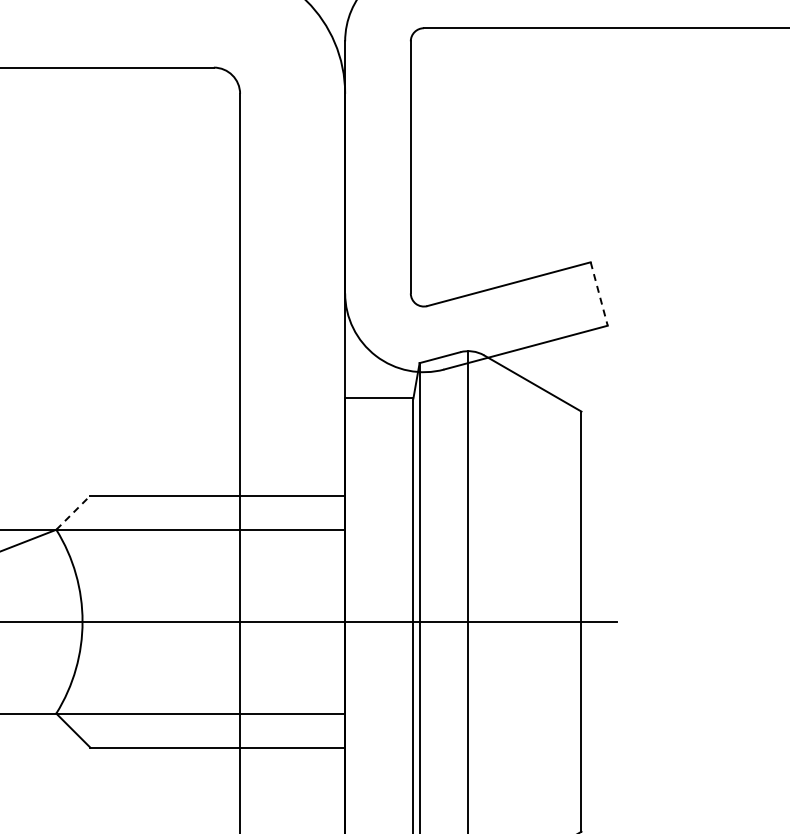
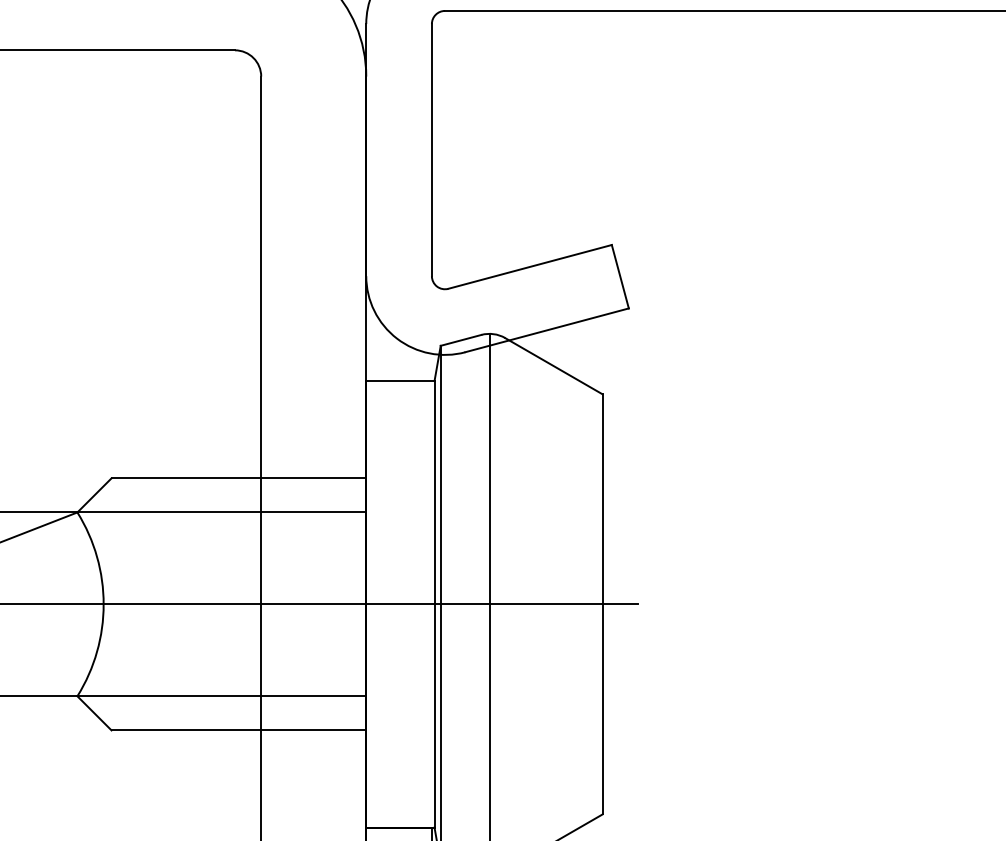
line: (599, 293) -> (620, 276), dashed -> solid
line: (73, 512) -> (94, 495), dashed -> solid

